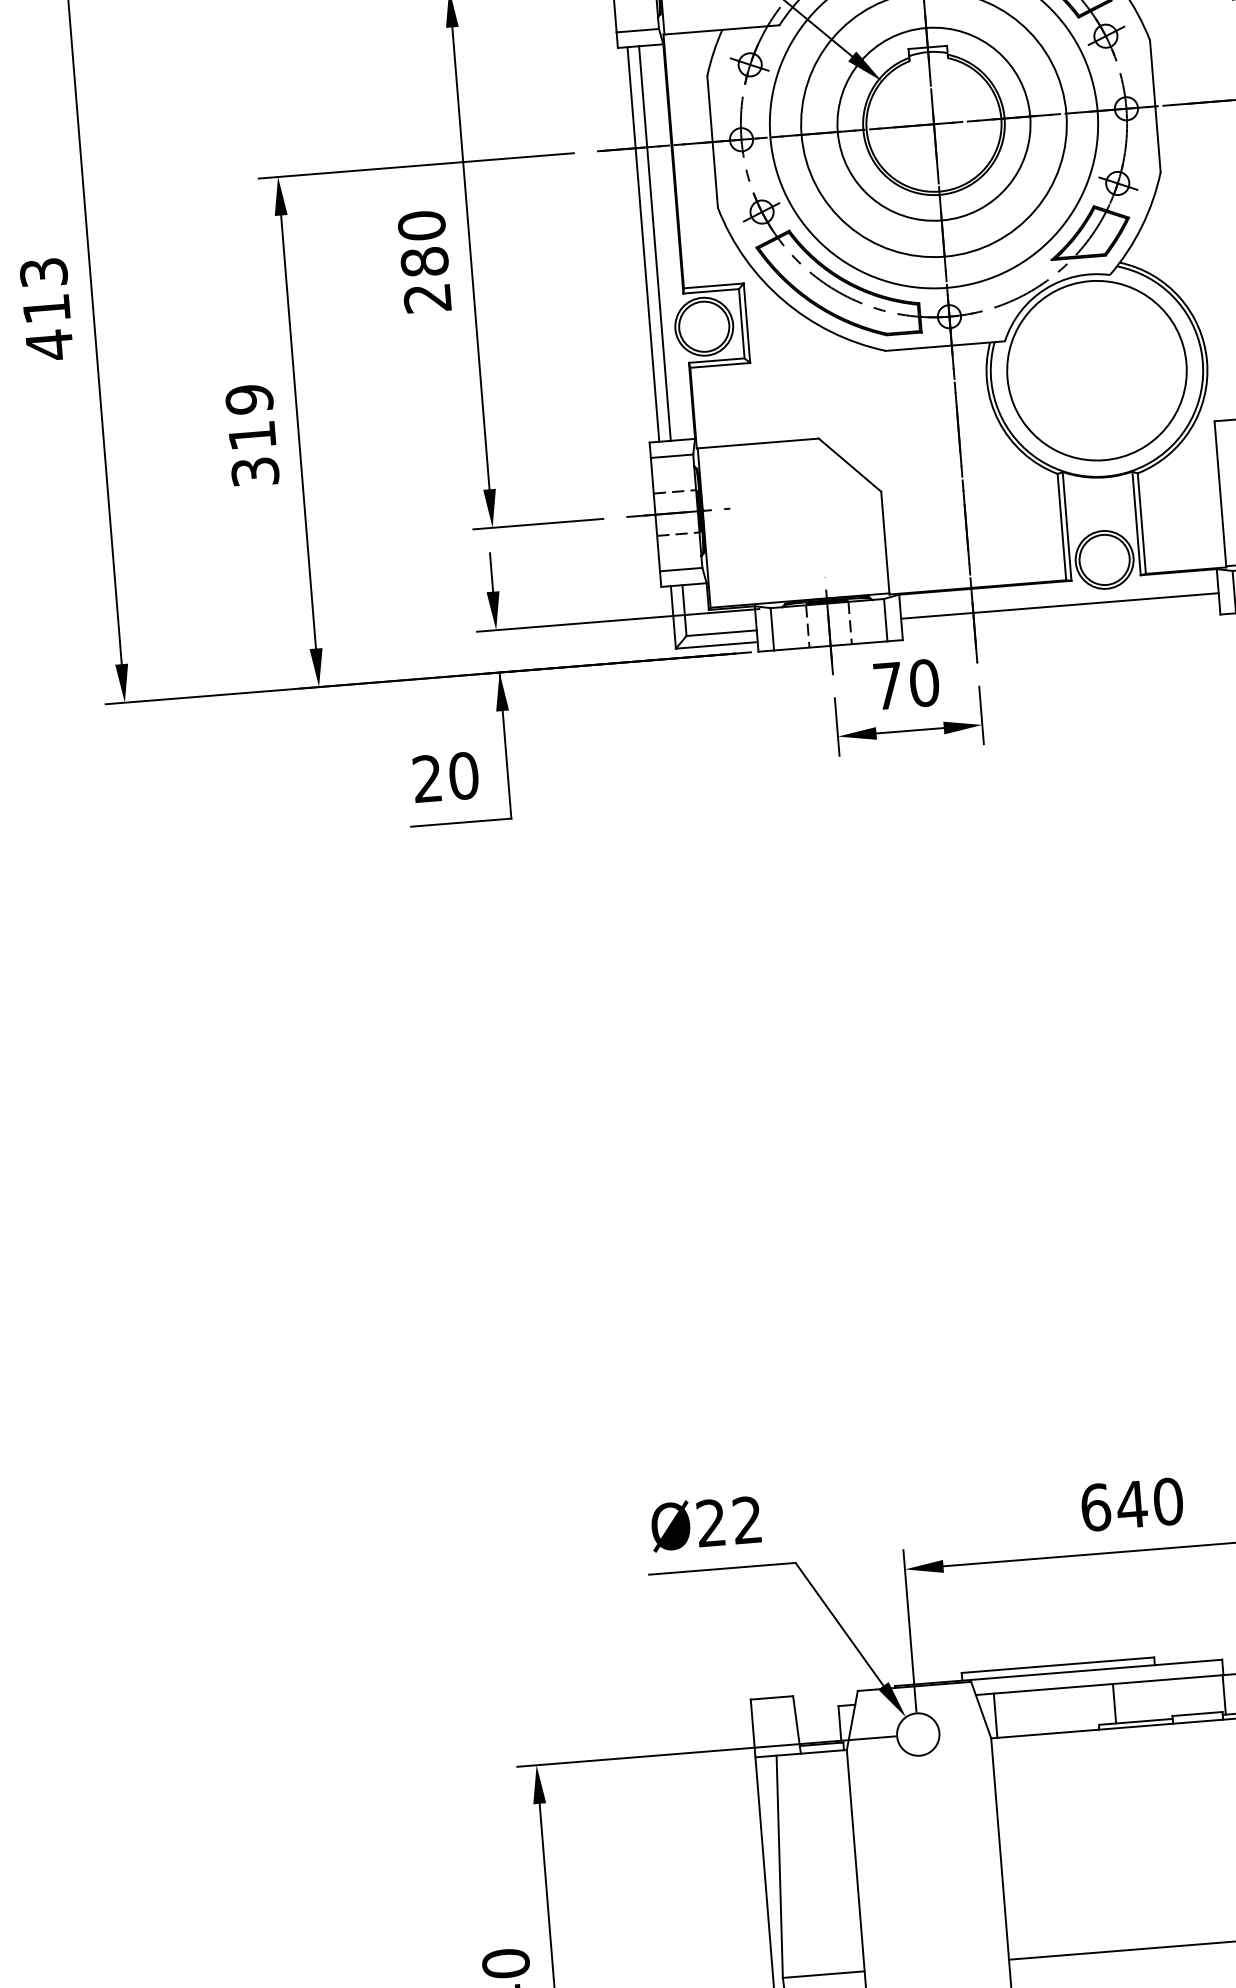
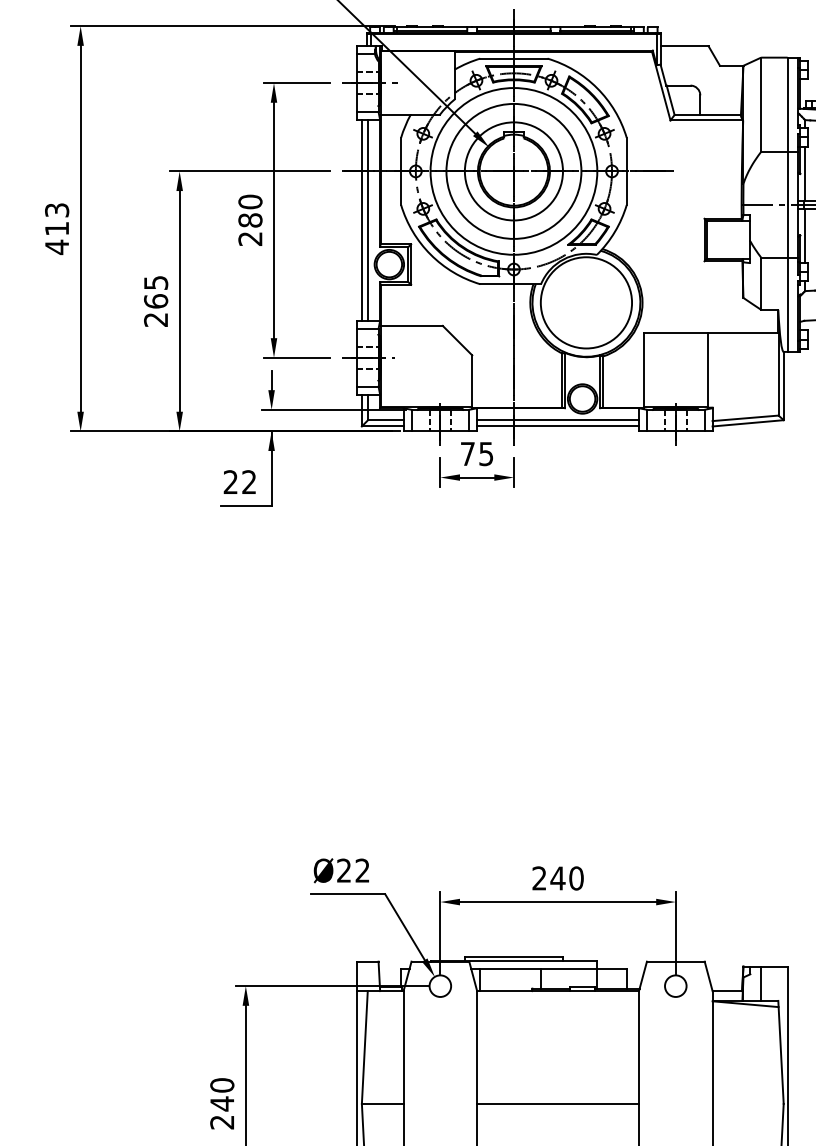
text: (253, 433) -> (156, 300), 319 -> 265
line: (1061, 617) -> (558, 426), added
text: (924, 682) -> (486, 453), 70 -> 75
text: (464, 776) -> (249, 482), 20 -> 22
text: (1095, 1507) -> (539, 878), 640 -> 240

